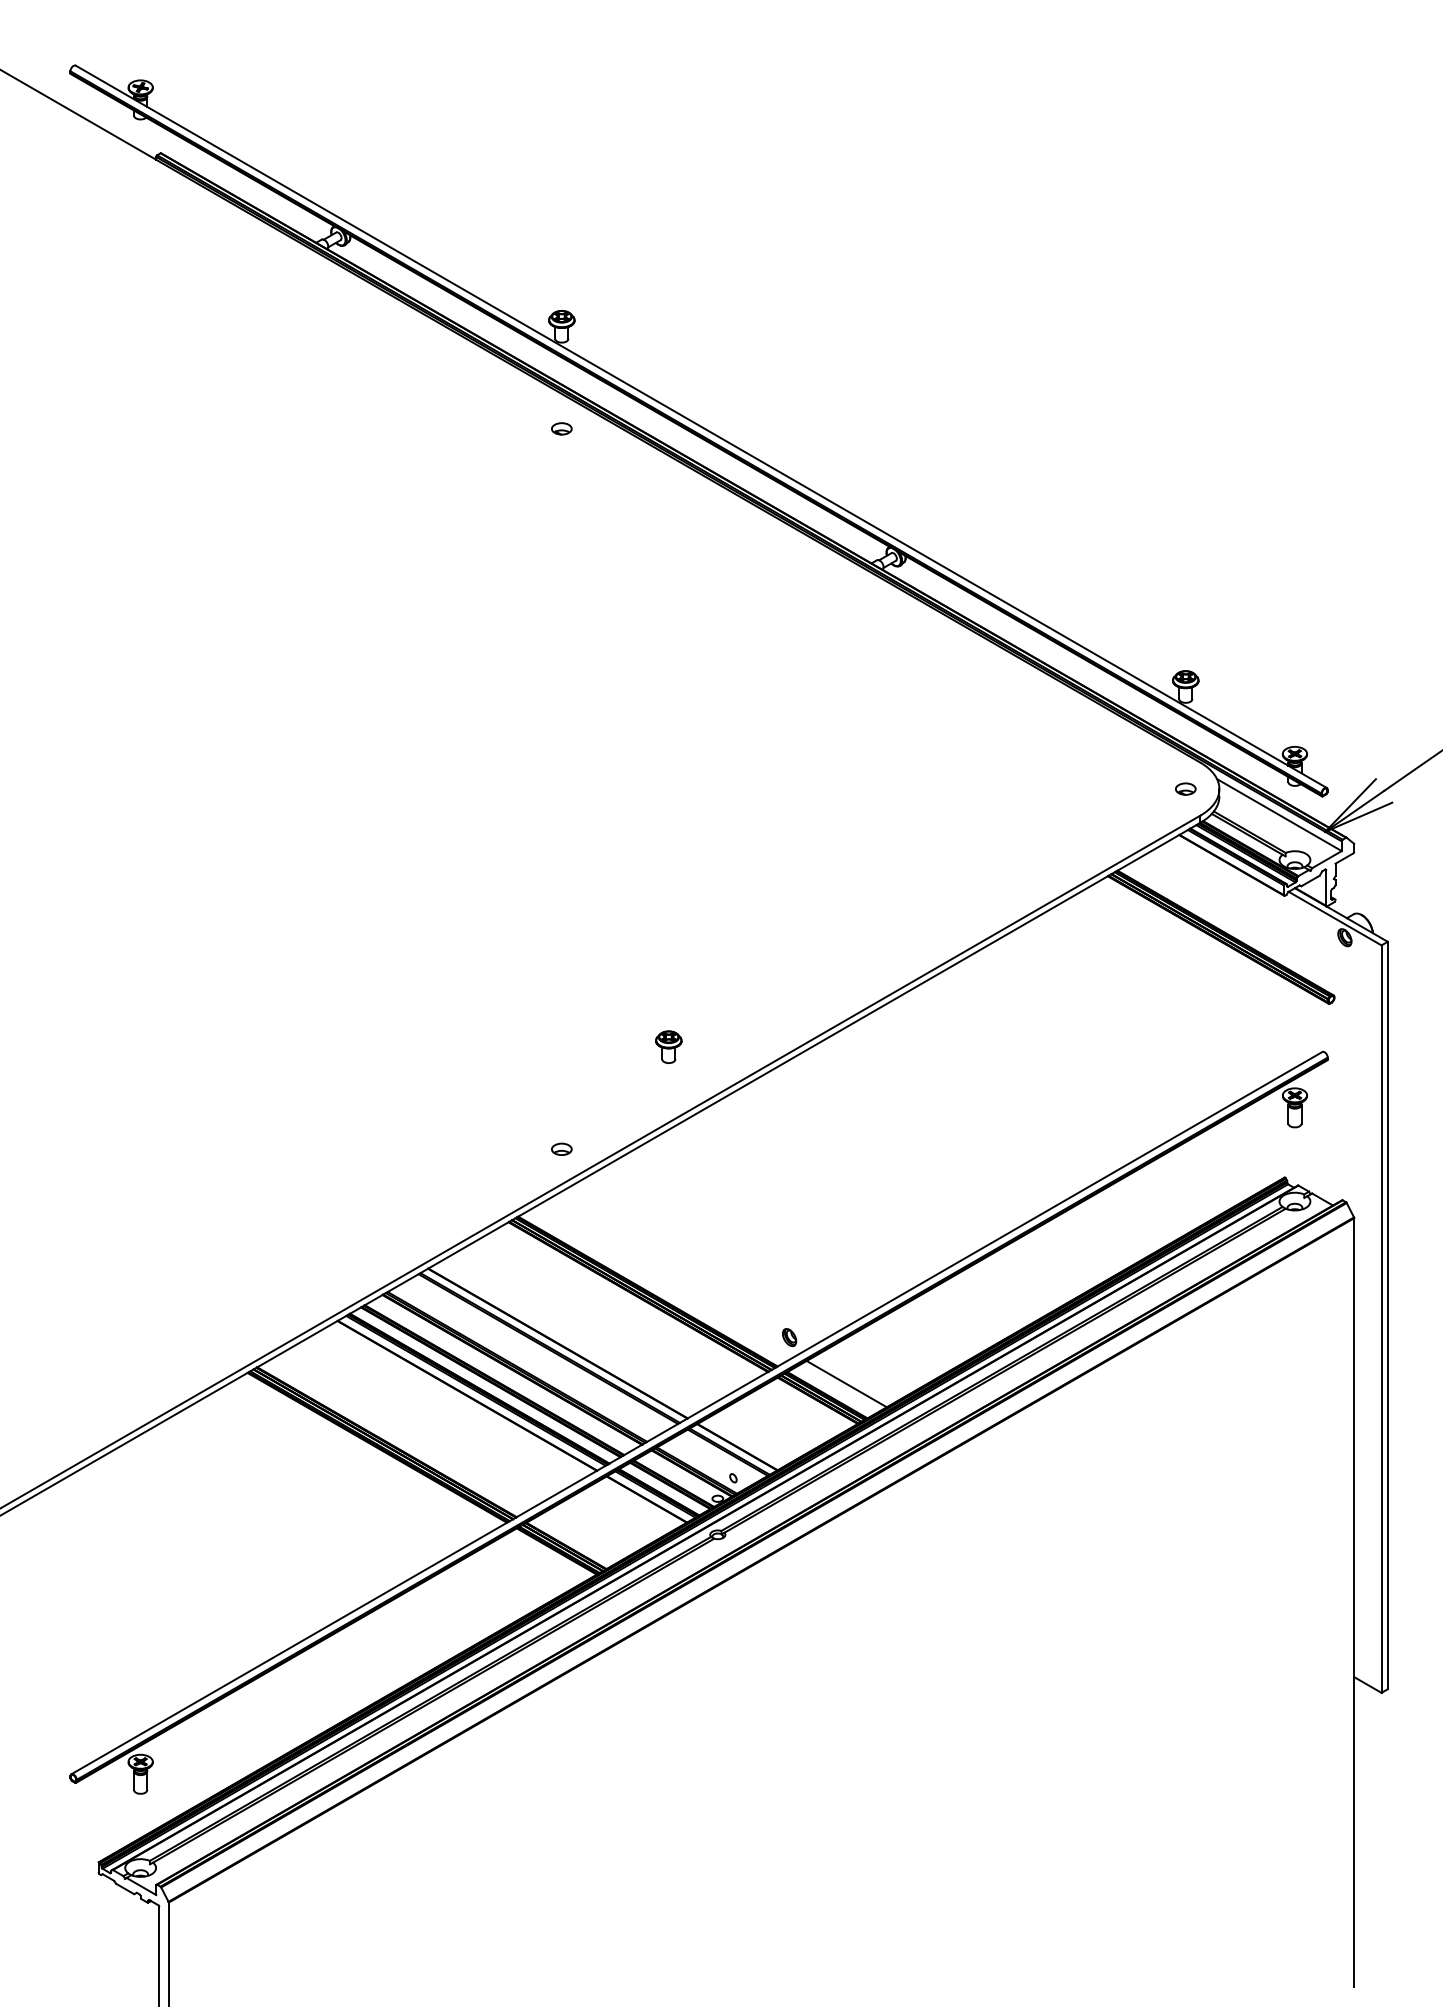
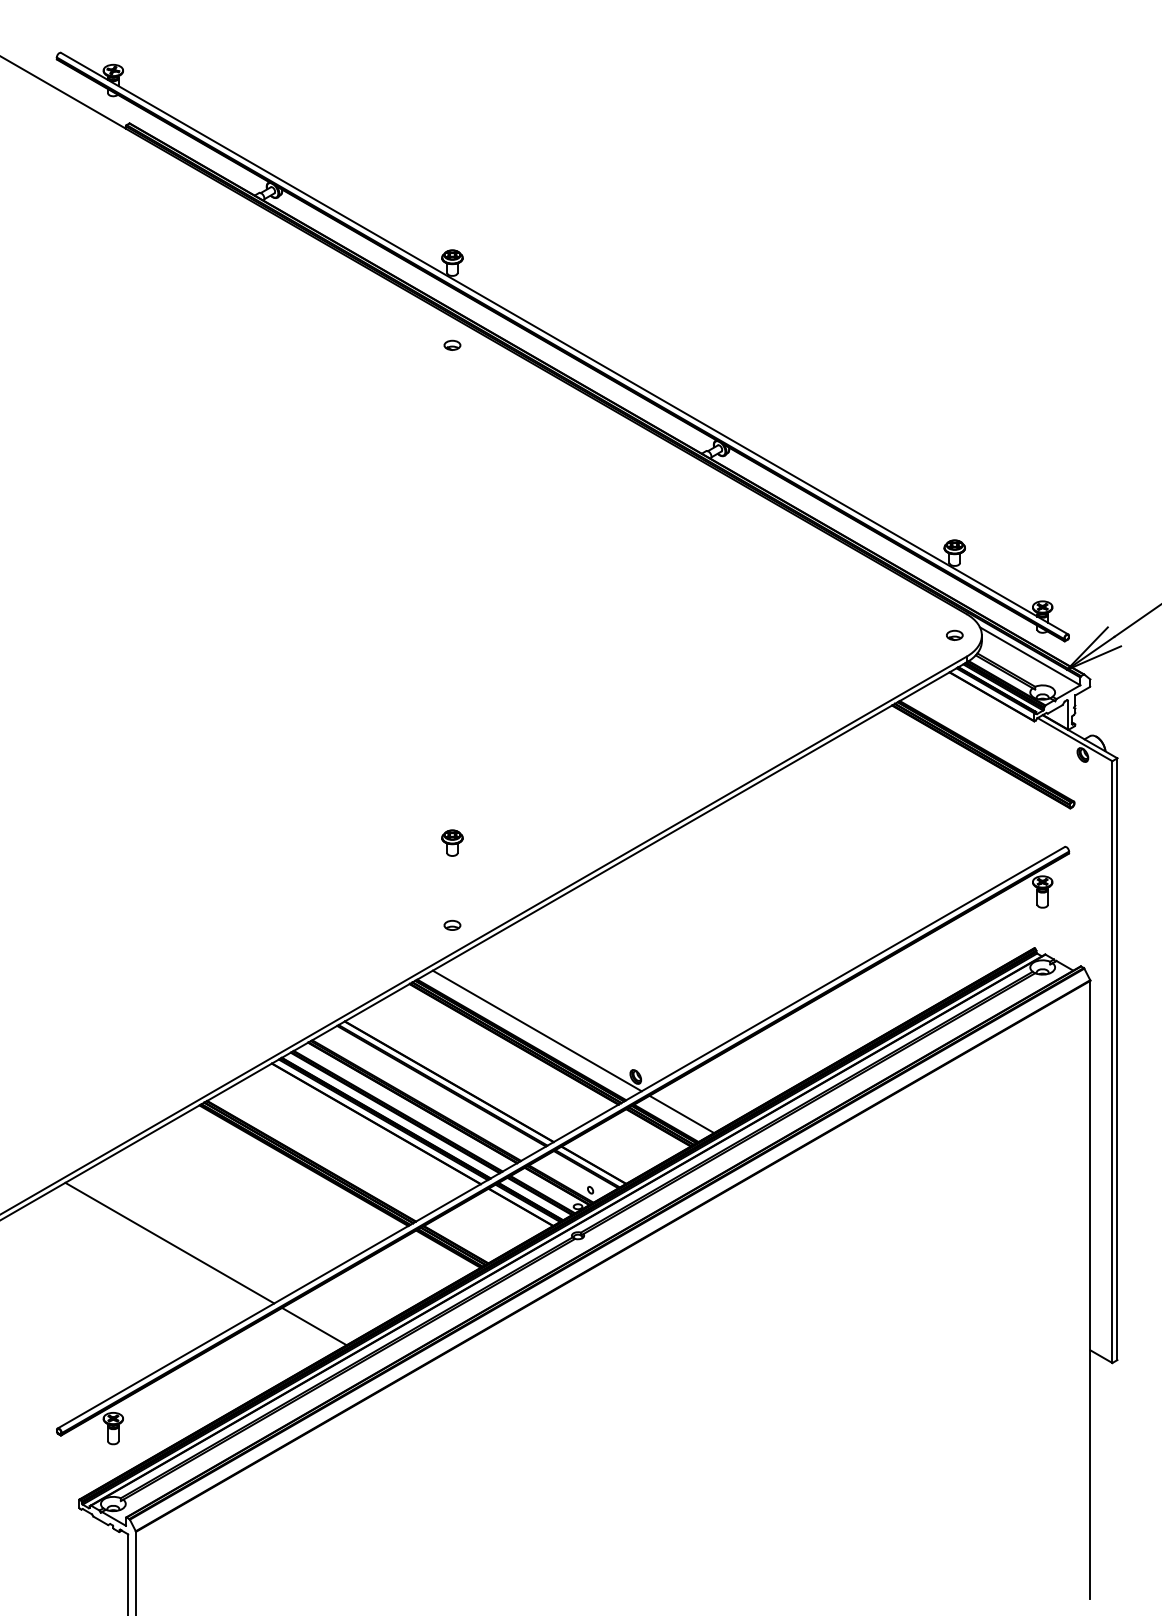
part: (668, 1046) -> (452, 842), moved
line: (666, 1280) -> (536, 1031), added
line: (210, 1543) -> (169, 1242), added
line: (390, 1647) -> (314, 1326), added

